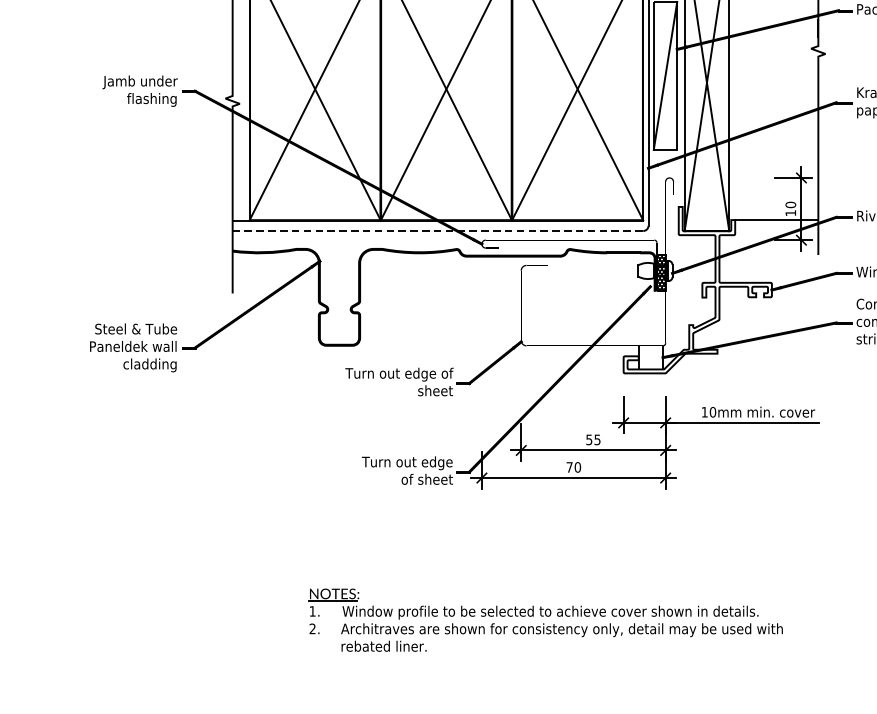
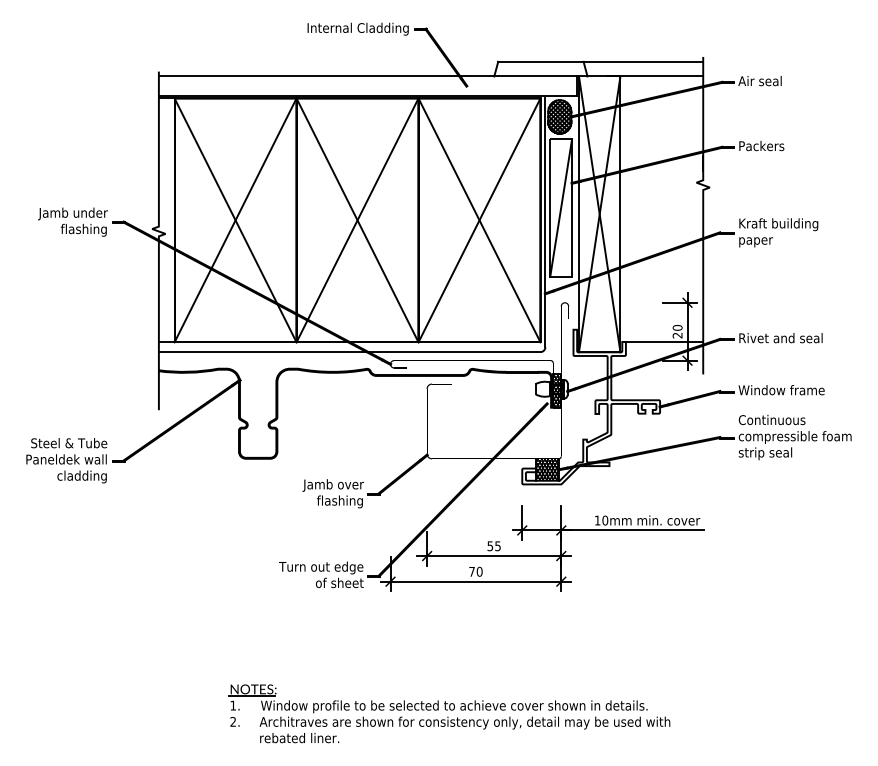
text: (790, 213) -> (677, 335), 10 -> 20
line: (437, 231) -> (349, 352), dashed -> solid
hatch: (650, 357) -> (547, 469), added
text: (399, 383) -> (313, 493), Turn out edge of sheet -> Jamb over flashing

